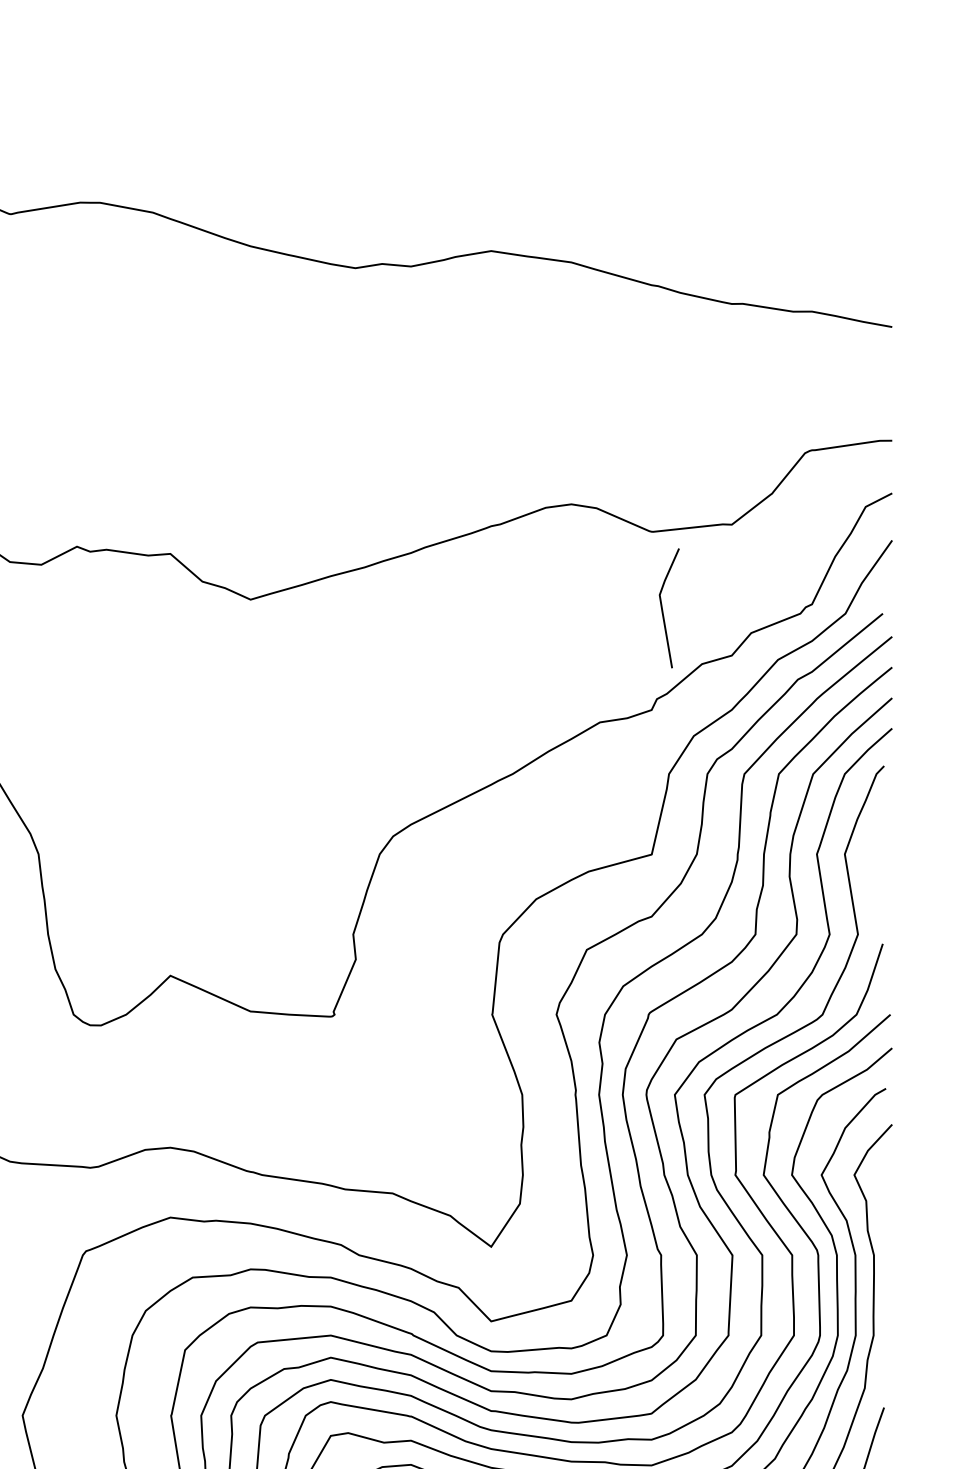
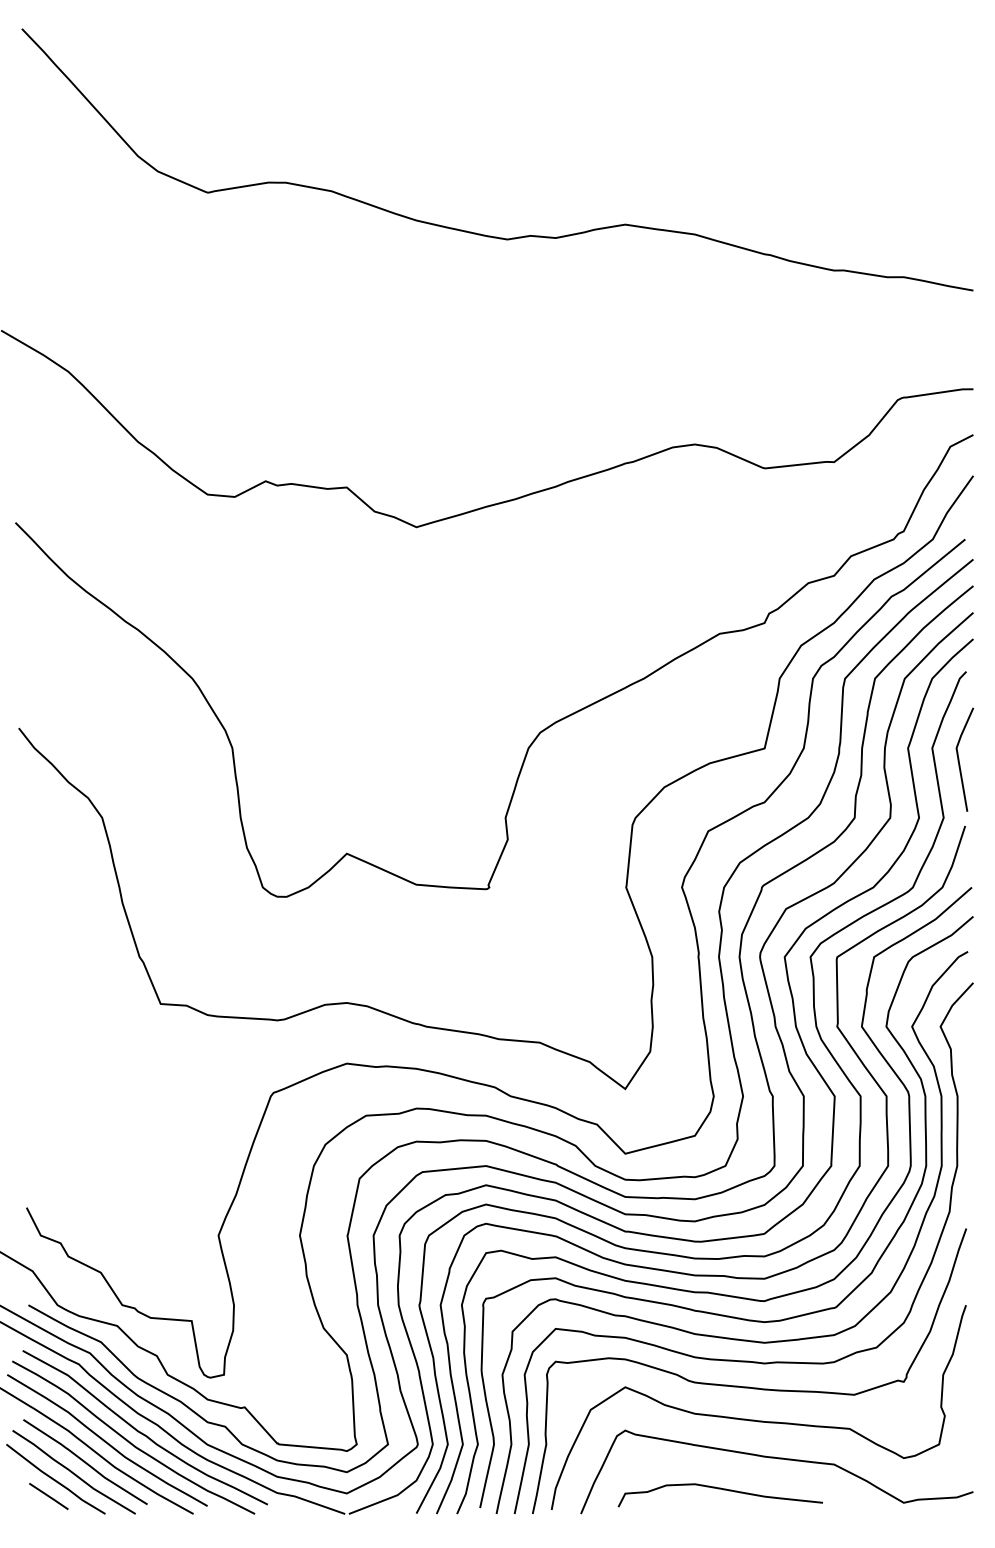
line: (663, 608) -> (959, 759), moved

